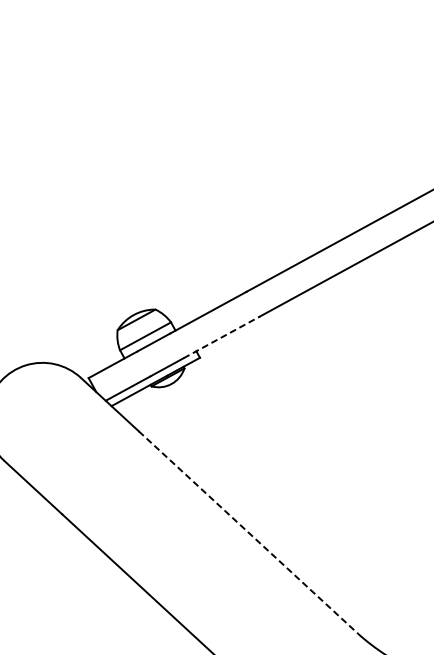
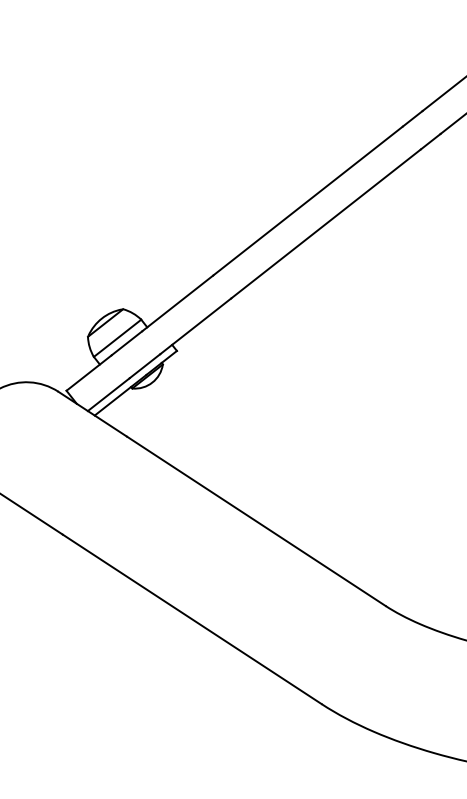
line: (222, 337) -> (196, 326), dashed -> solid
line: (248, 532) -> (256, 521), dashed -> solid

